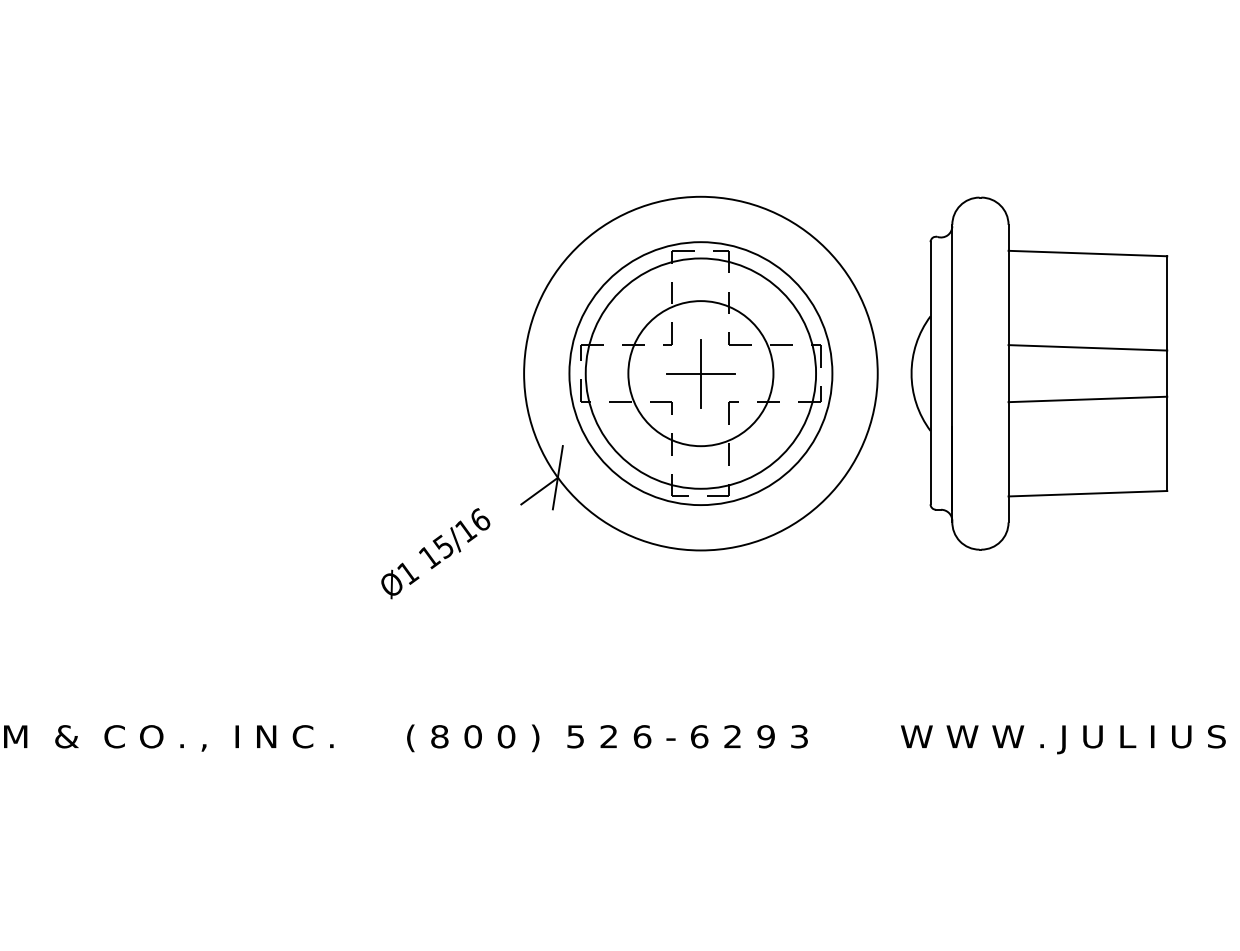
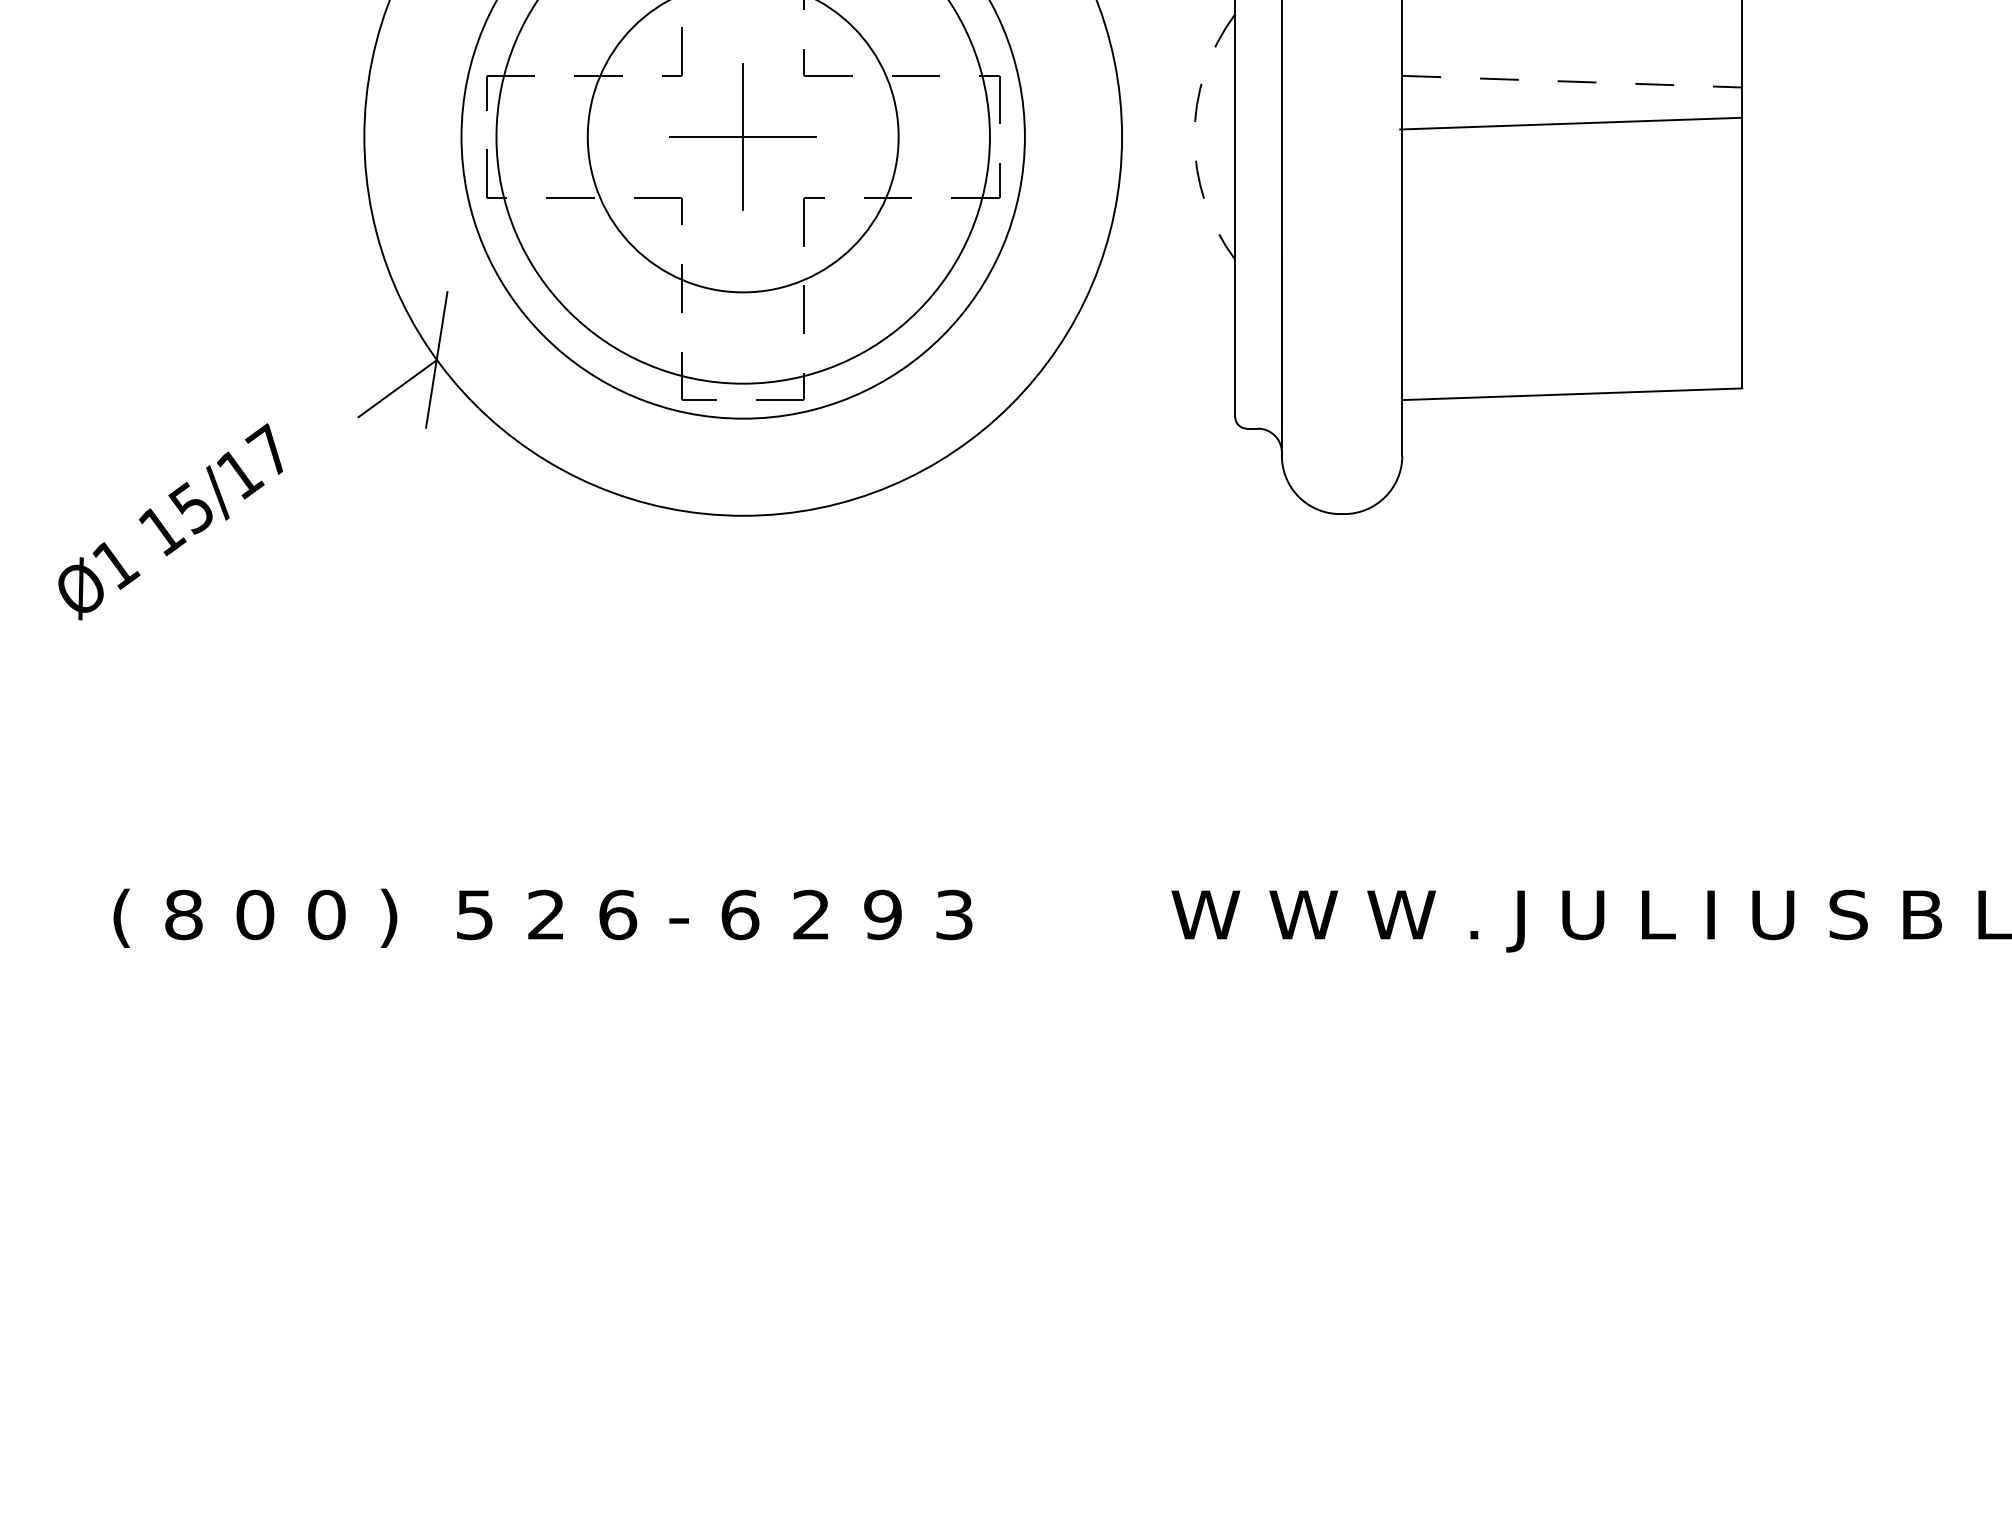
line: (1088, 347) -> (1573, 80), solid -> dashed
arc: (911, 373) -> (1194, 136), solid -> dashed
line: (1087, 399) -> (1569, 123), moved
text: (479, 519) -> (268, 449), 15/16 -> 15/17

